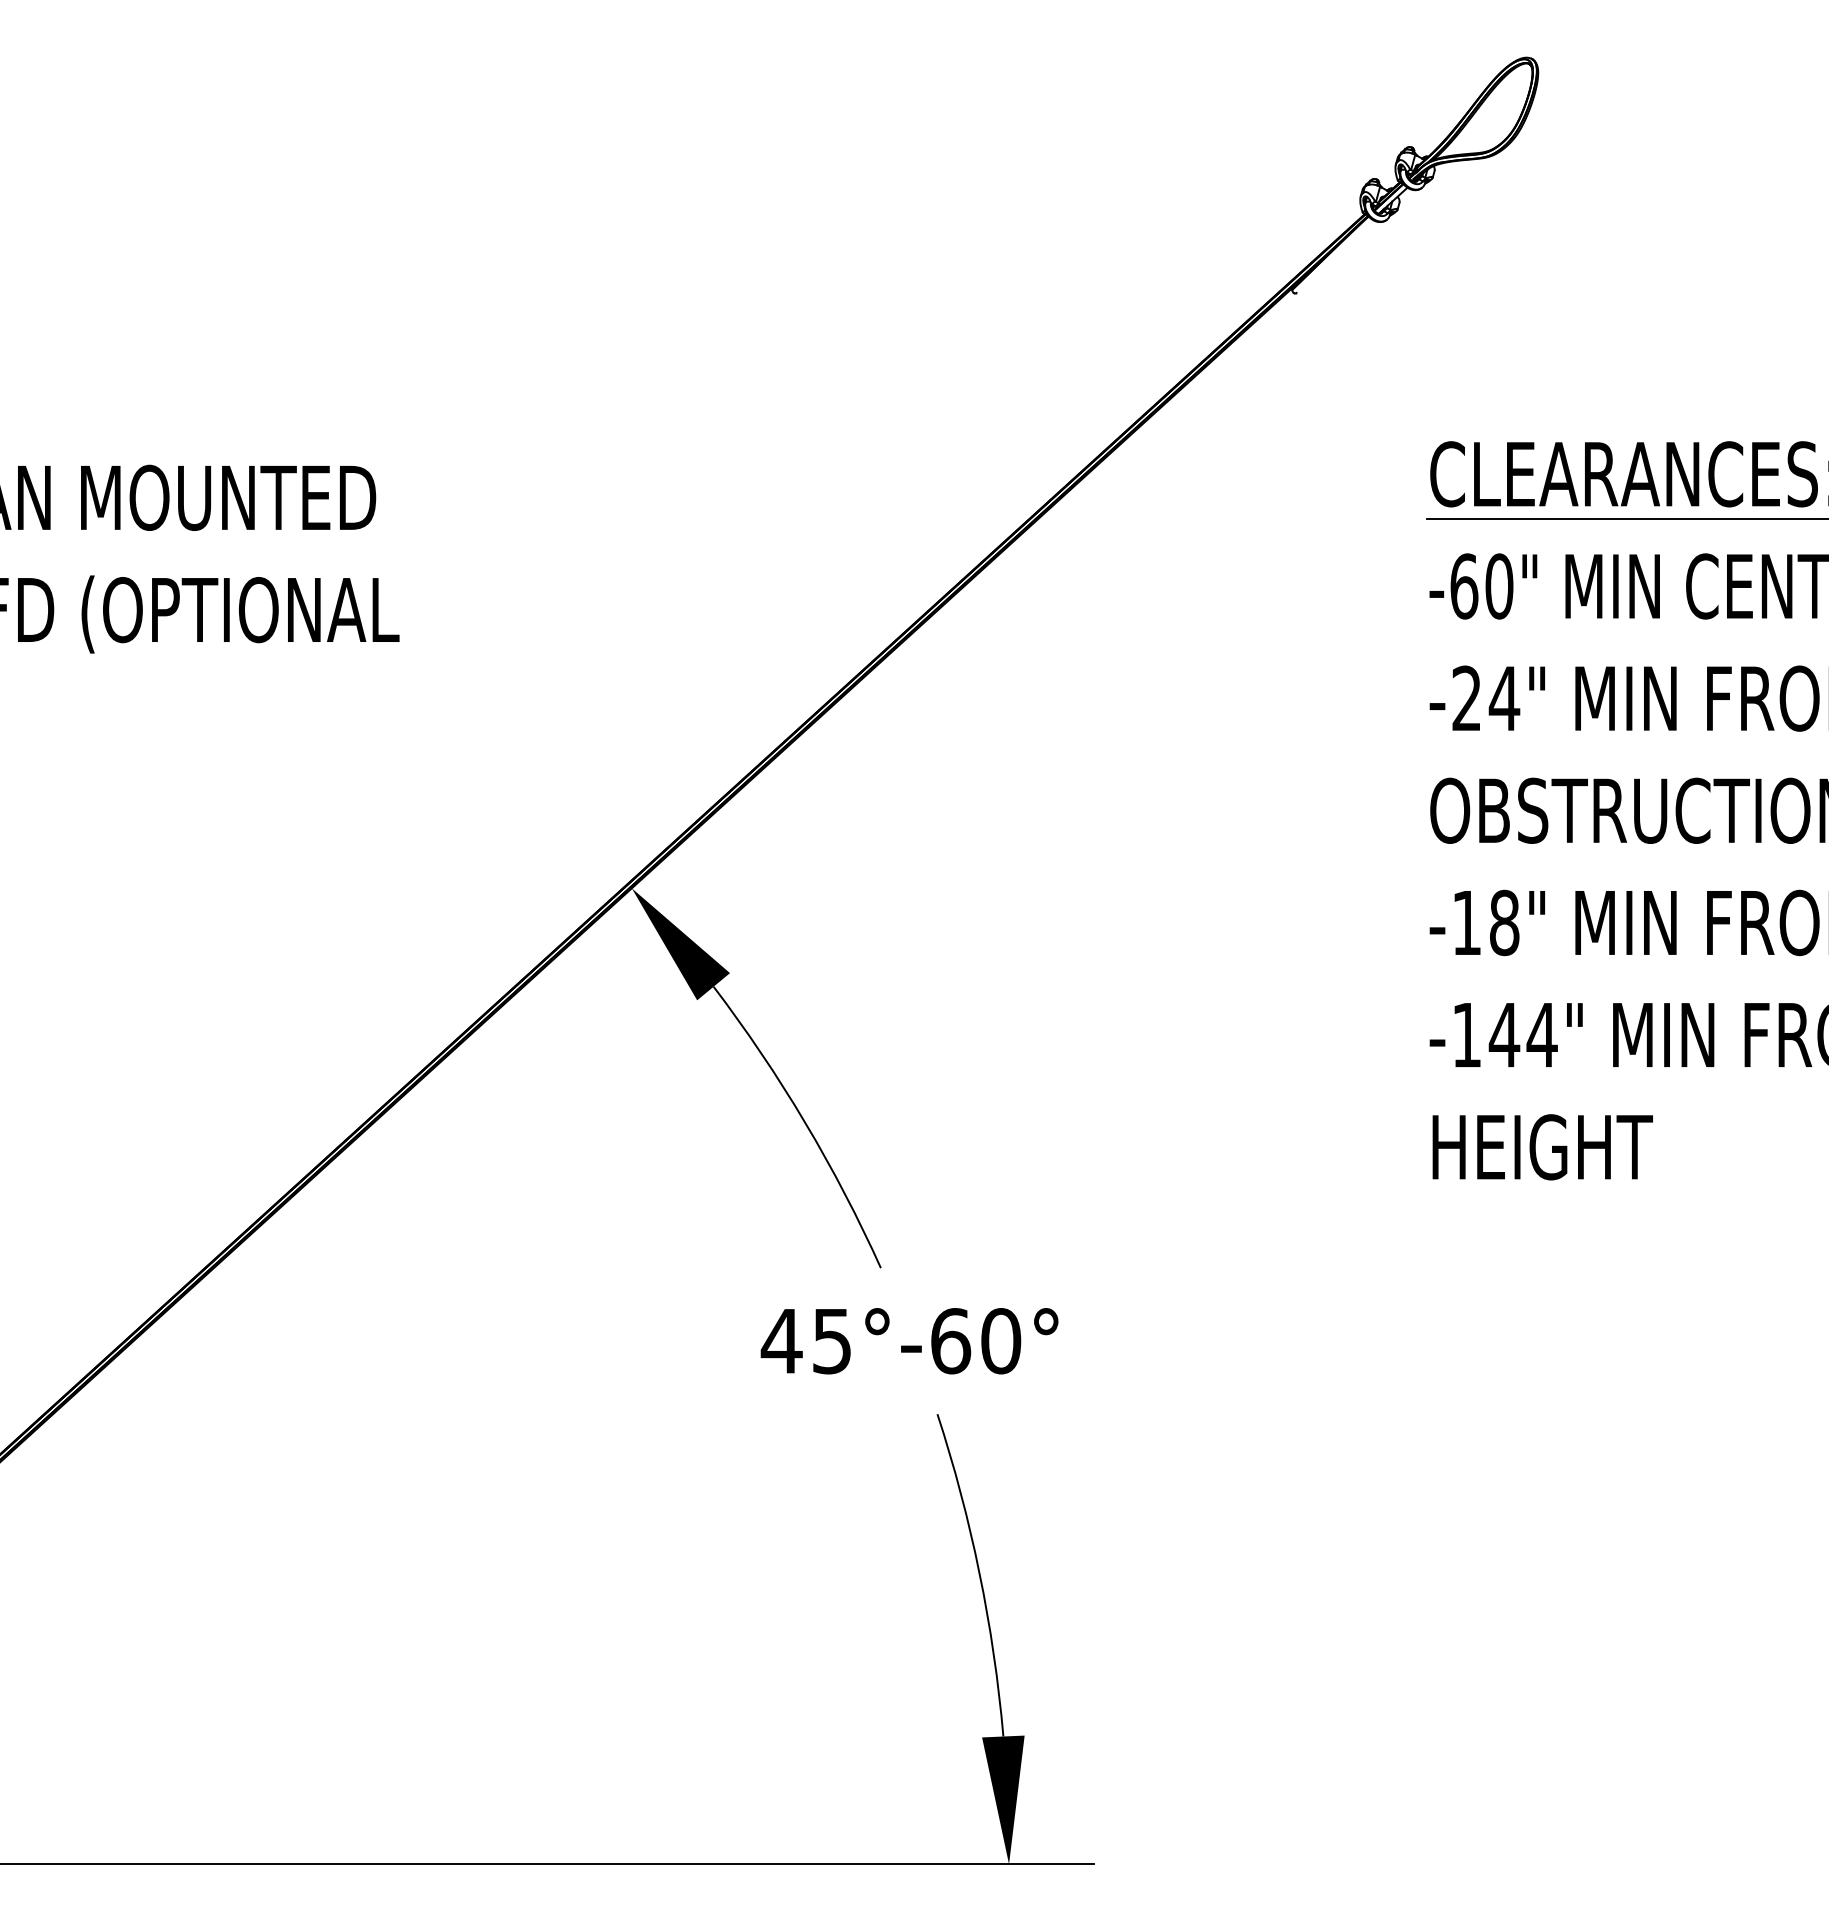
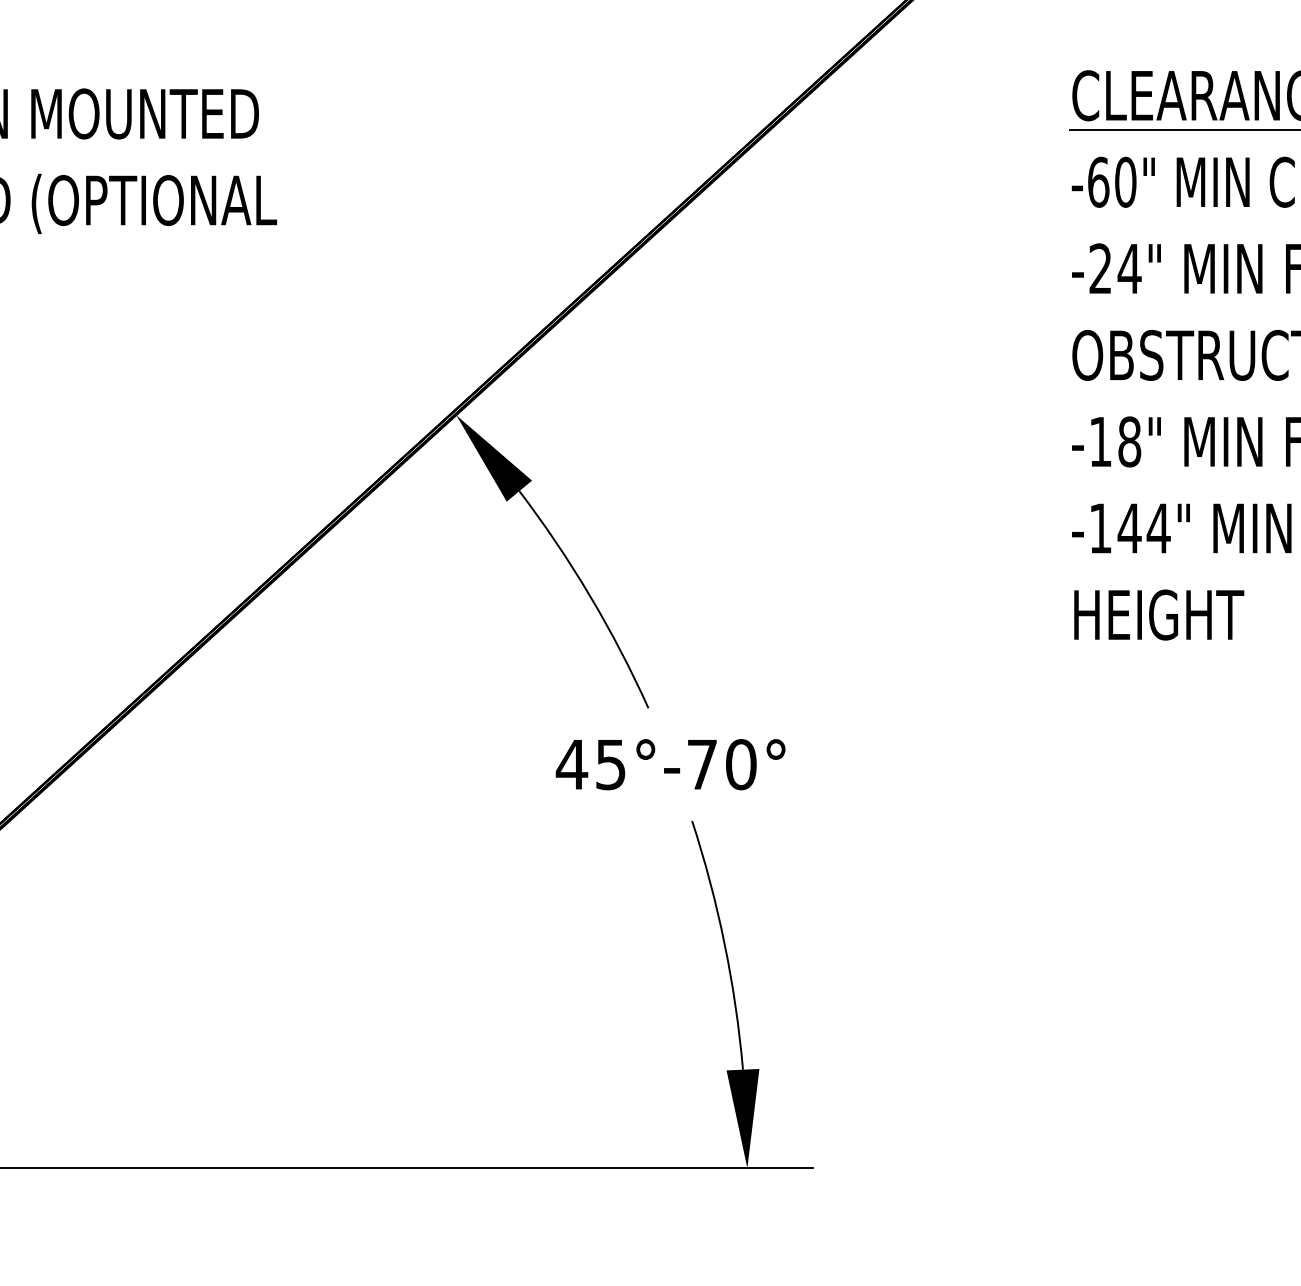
text: (951, 1341) -> (702, 764), 45°-60° -> 45°-70°

